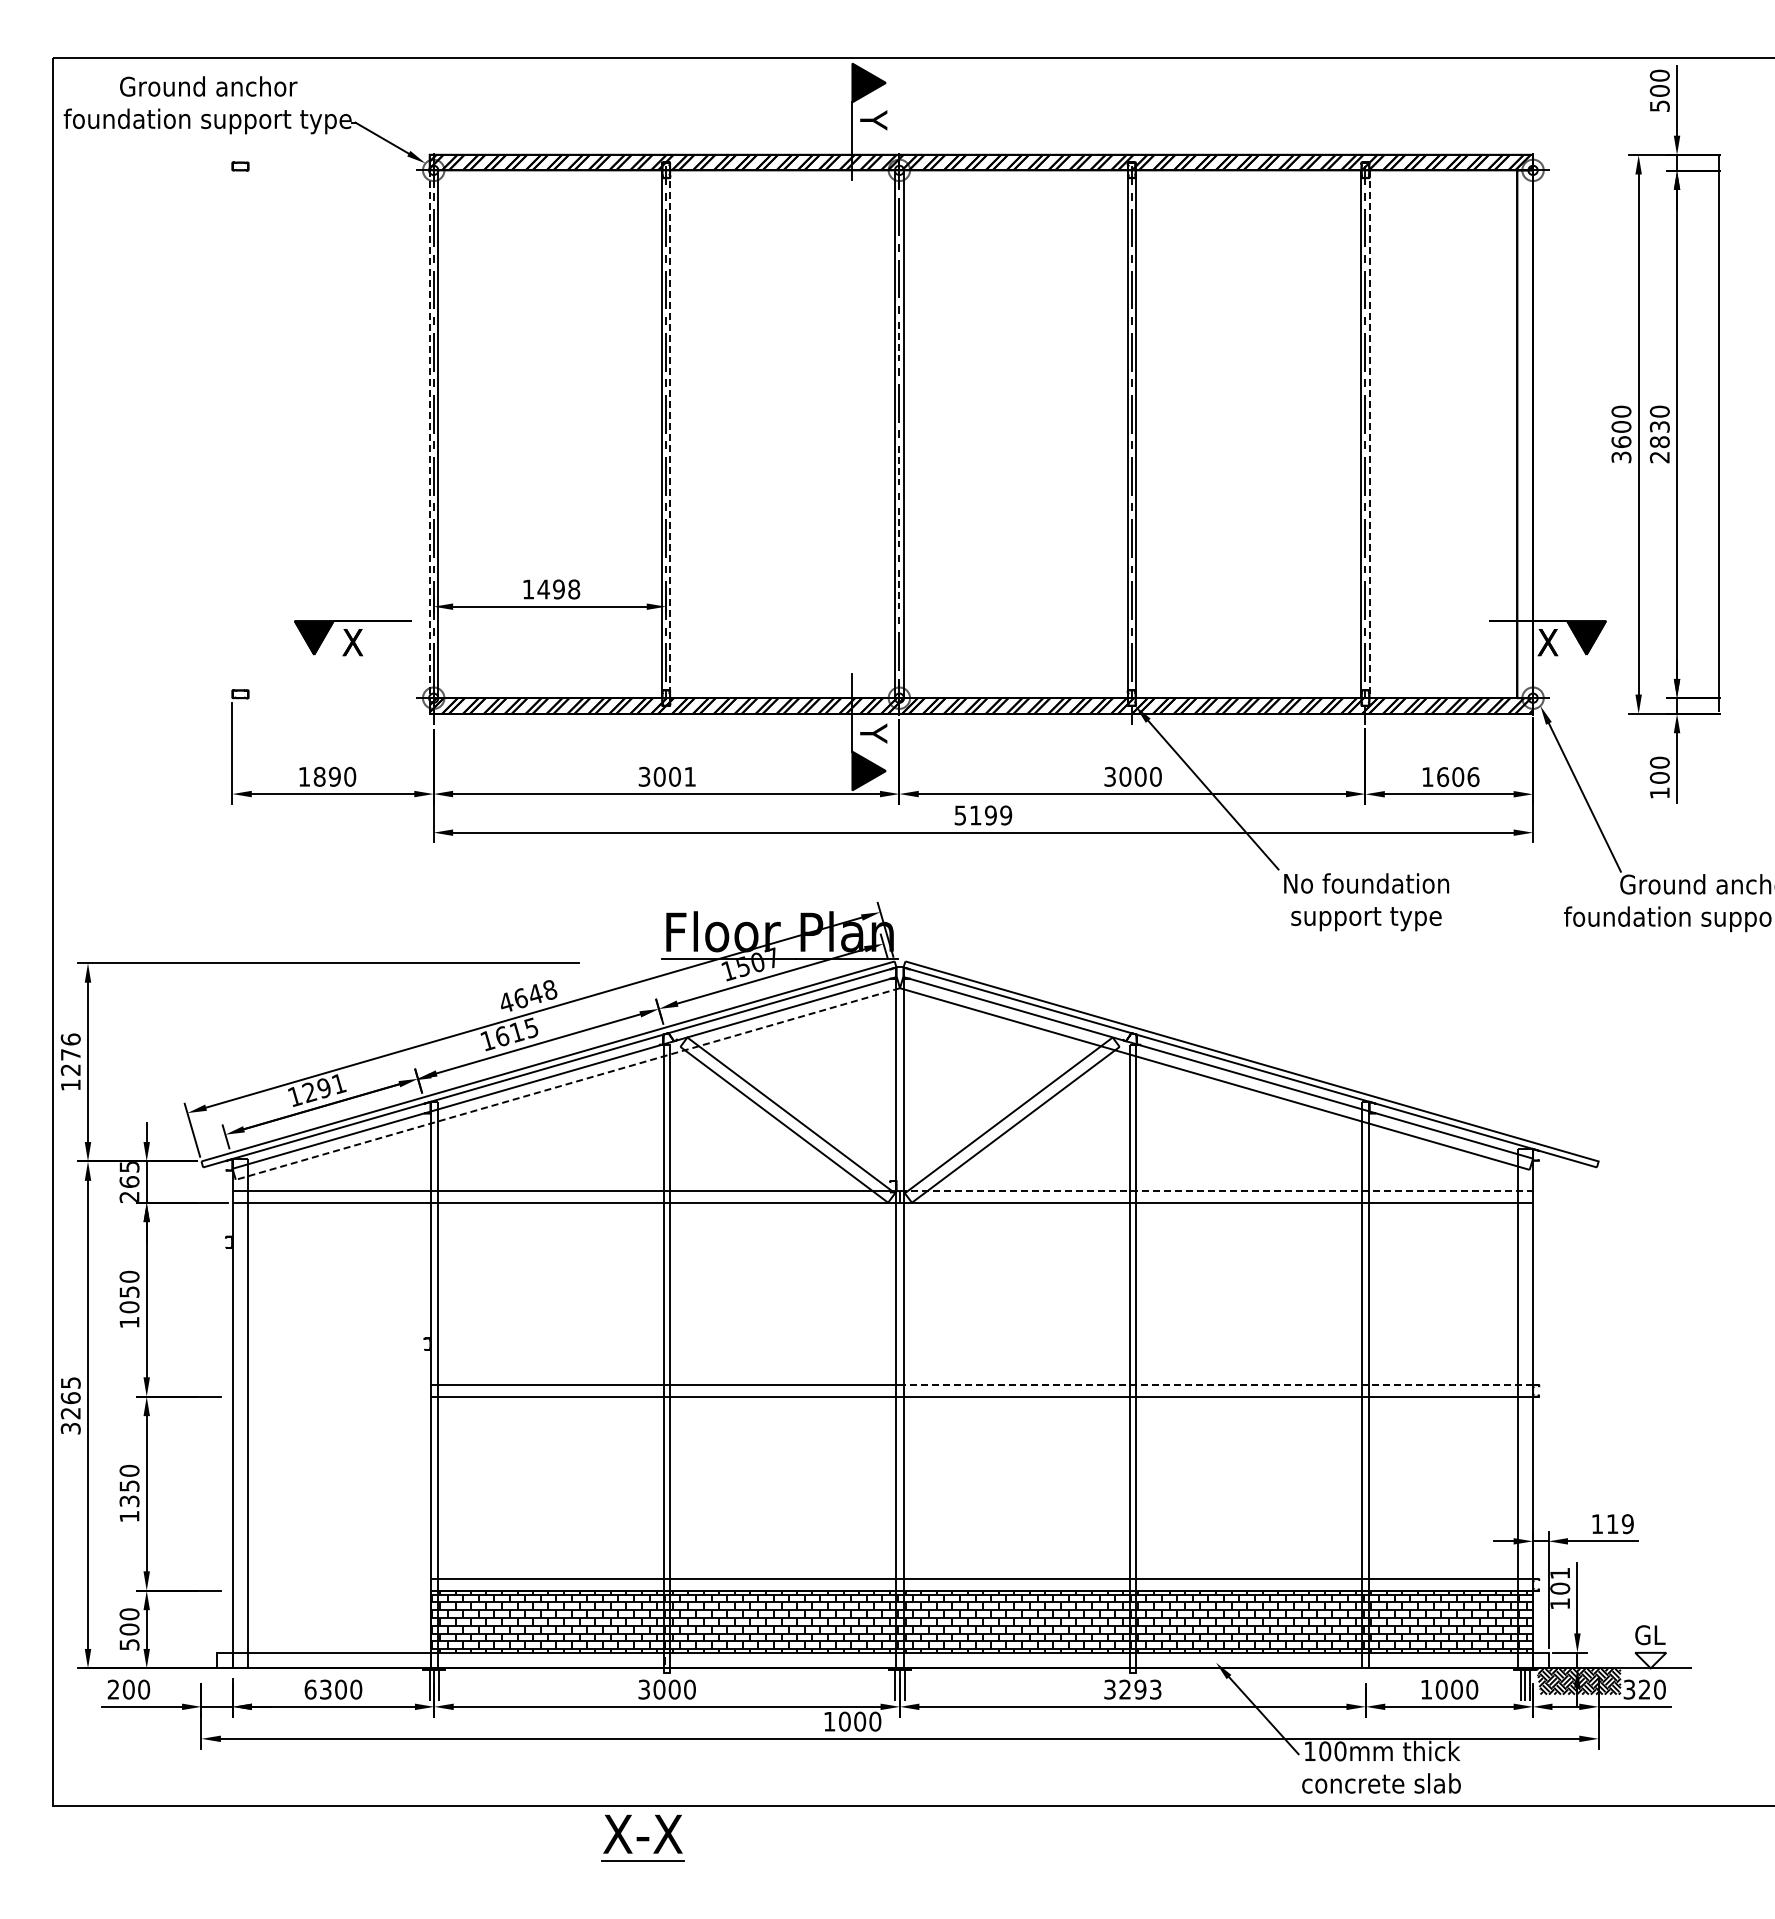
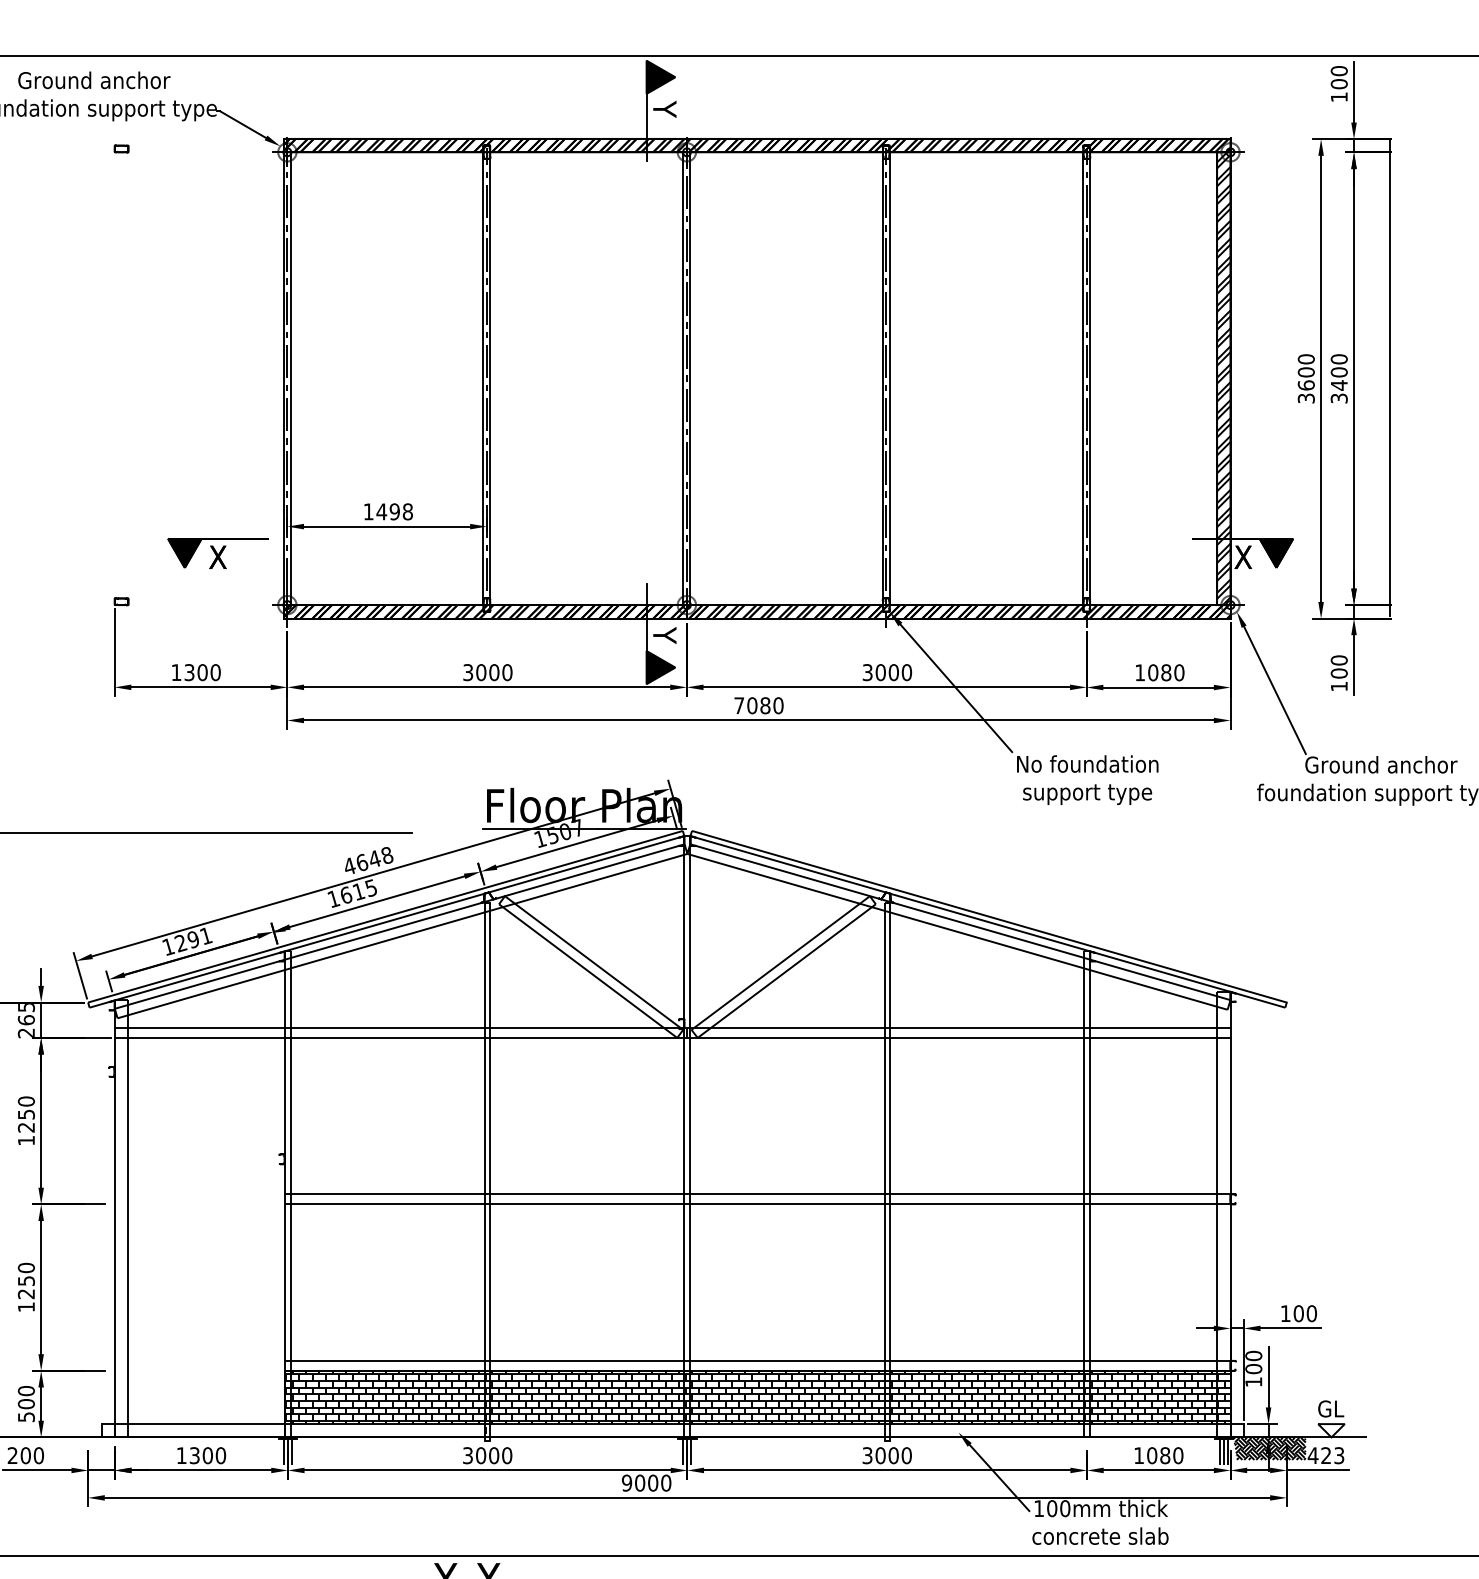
text: (1659, 105) -> (1338, 96), 500 -> 100
line: (899, 341) -> (686, 299), dashed -> solid
line: (429, 434) -> (283, 378), dashed -> solid
line: (670, 434) -> (490, 378), dashed -> solid
line: (1369, 434) -> (1090, 378), dashed -> solid
hatch: (1525, 434) -> (1224, 378), added
text: (1659, 442) -> (1338, 385), 2830 -> 3400
line: (899, 465) -> (686, 405), dashed -> solid
line: (899, 527) -> (686, 458), dashed -> solid
line: (899, 590) -> (686, 512), dashed -> solid
text: (326, 776) -> (195, 672), 1890 -> 1300
text: (690, 776) -> (507, 672), 3001 -> 3000
text: (1458, 776) -> (1166, 672), 1606 -> 1080
text: (983, 815) -> (759, 705), 5199 -> 7080
line: (567, 1084) -> (402, 936), dashed -> solid
line: (1216, 1191) -> (958, 1028), dashed -> solid
text: (129, 1307) -> (26, 1127), 1050 -> 1250
line: (1216, 1385) -> (958, 1194), dashed -> solid
text: (129, 1501) -> (26, 1294), 1350 -> 1250
text: (1619, 1524) -> (1304, 1314), 119 -> 100
text: (1560, 1573) -> (1254, 1356), 101 -> 100
text: (310, 1689) -> (181, 1455), 6300 -> 1300
text: (1140, 1689) -> (893, 1455), 3293 -> 3000
text: (1456, 1689) -> (1164, 1455), 1000 -> 1080
text: (1644, 1689) -> (1326, 1455), 320 -> 423
text: (829, 1721) -> (626, 1483), 1000 -> 9000

